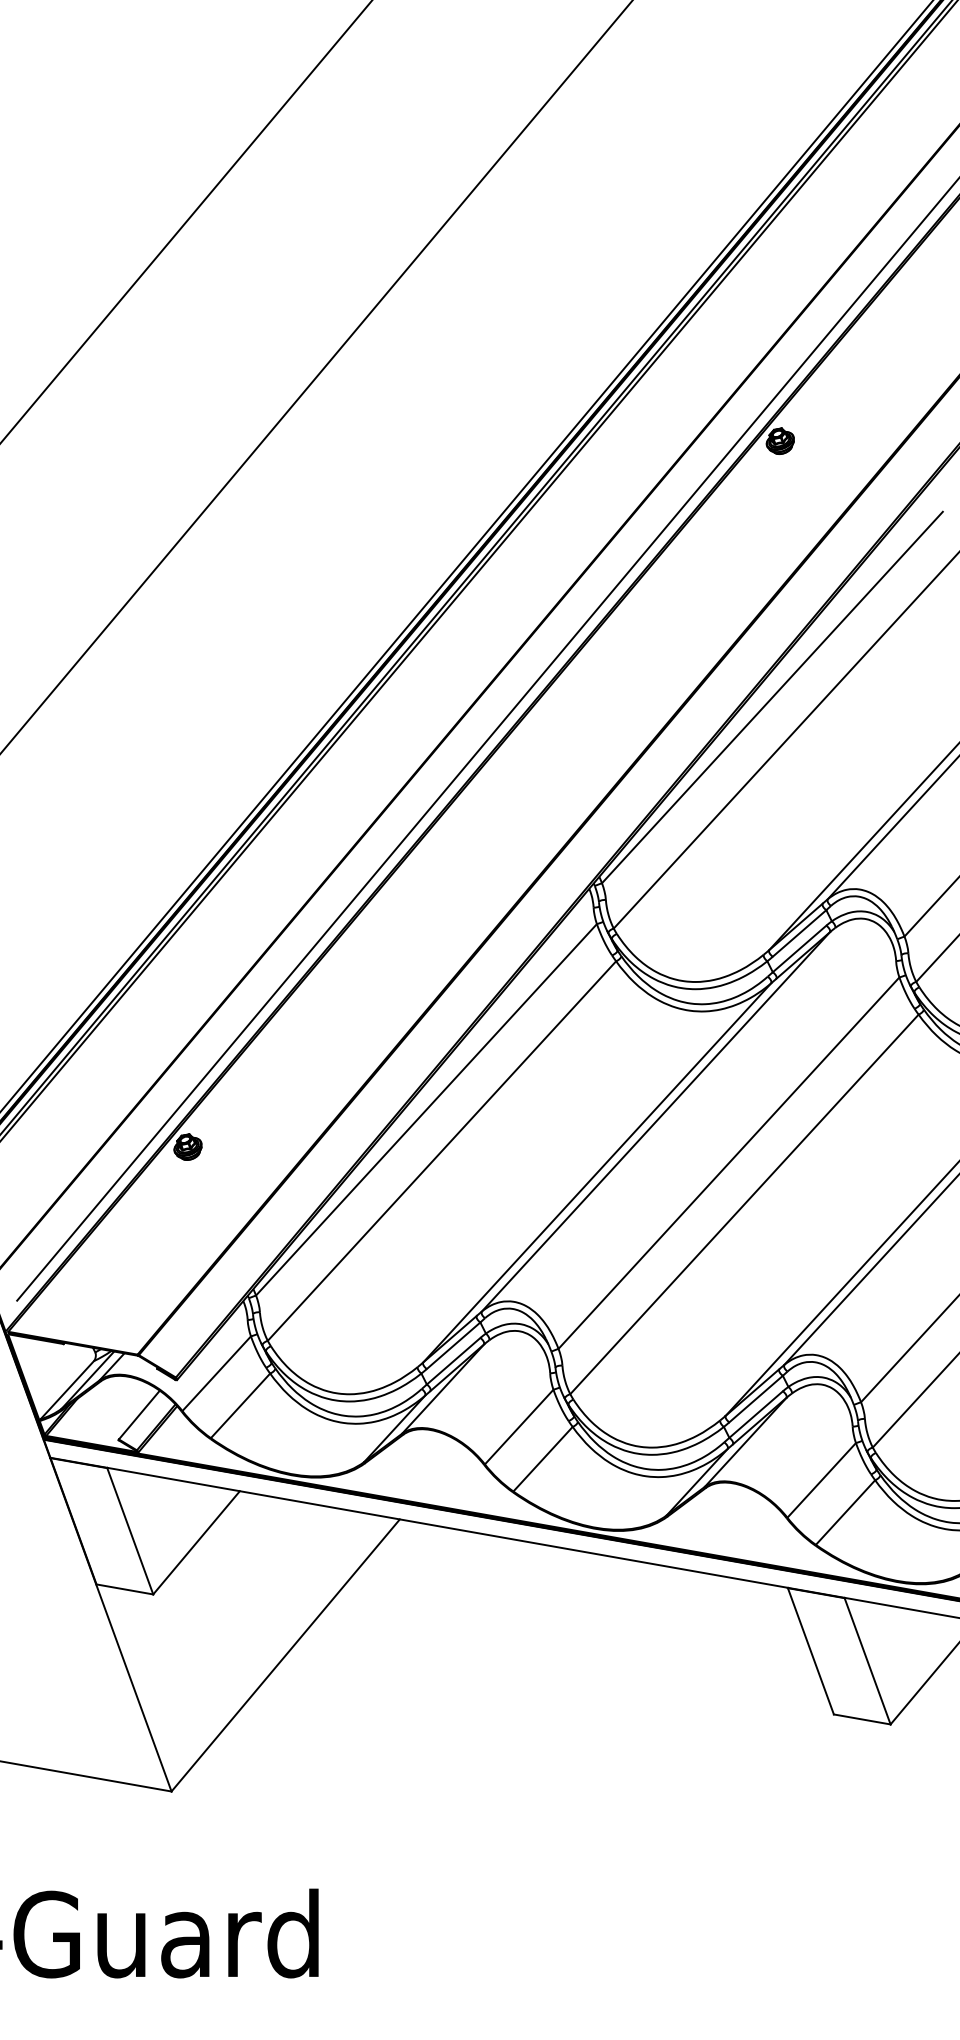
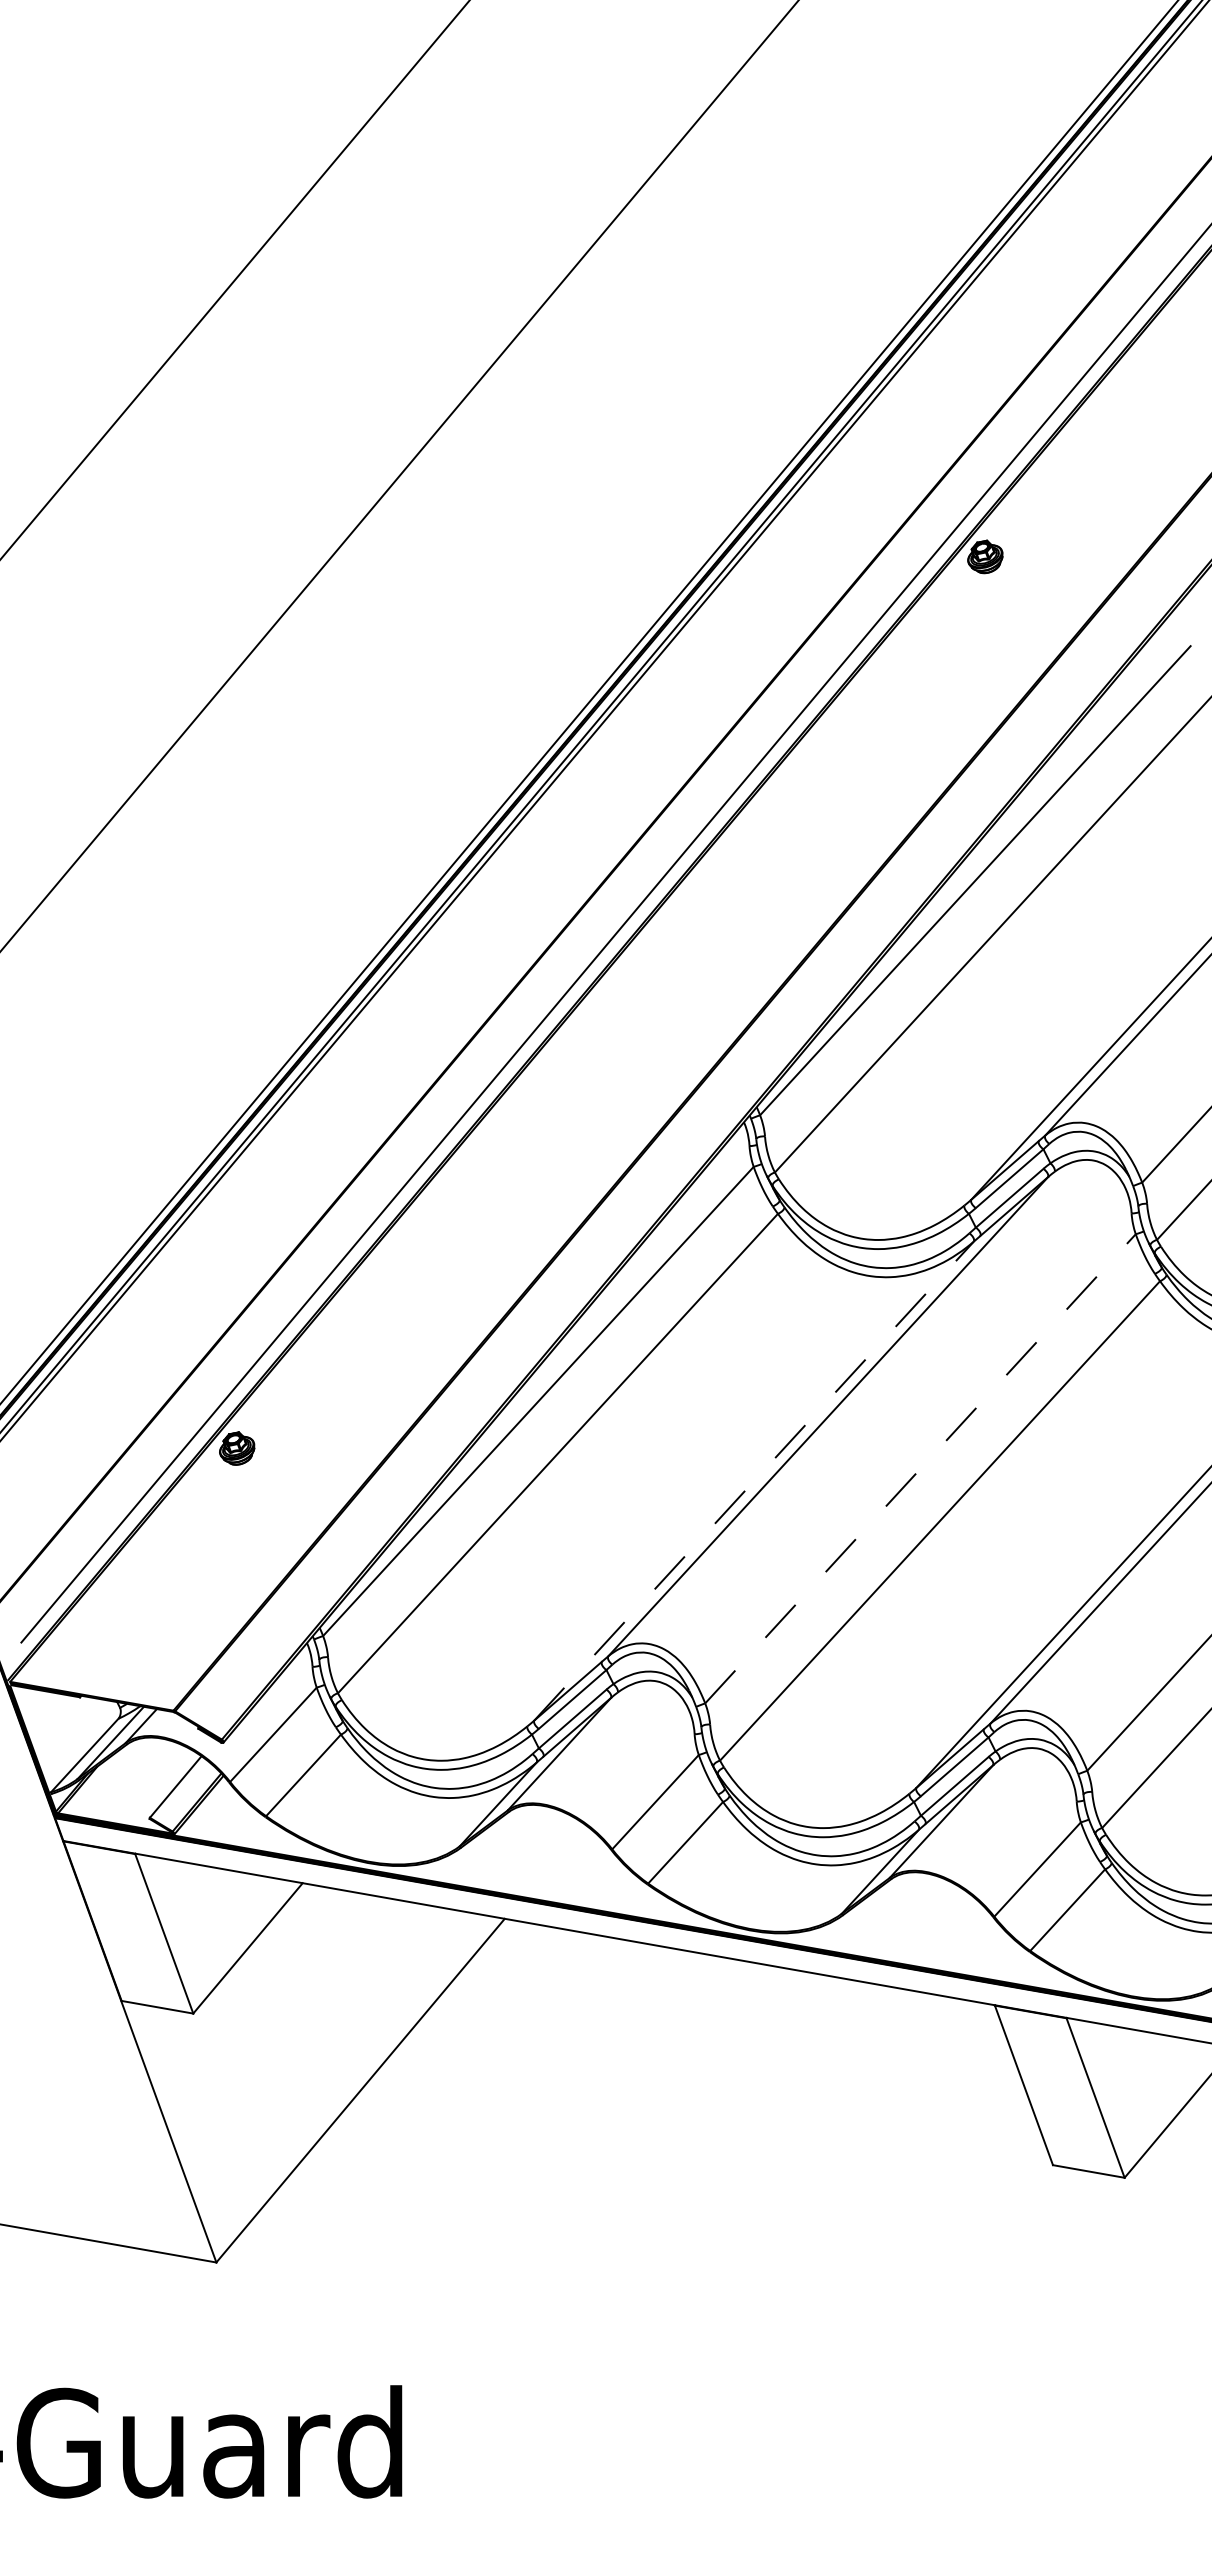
line: (728, 1162) -> (920, 1468), solid -> dashed
line: (597, 1172) -> (754, 1480), solid -> dashed

